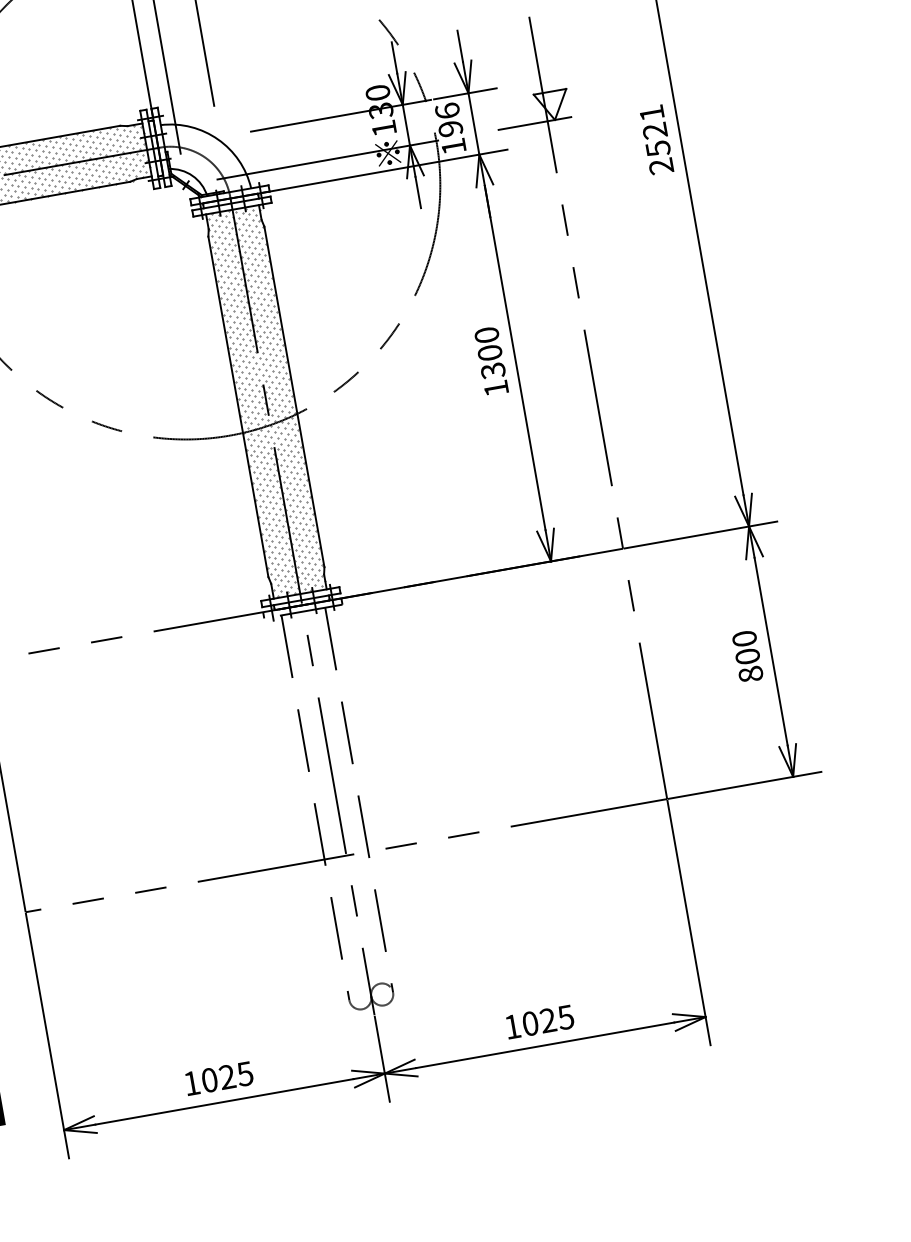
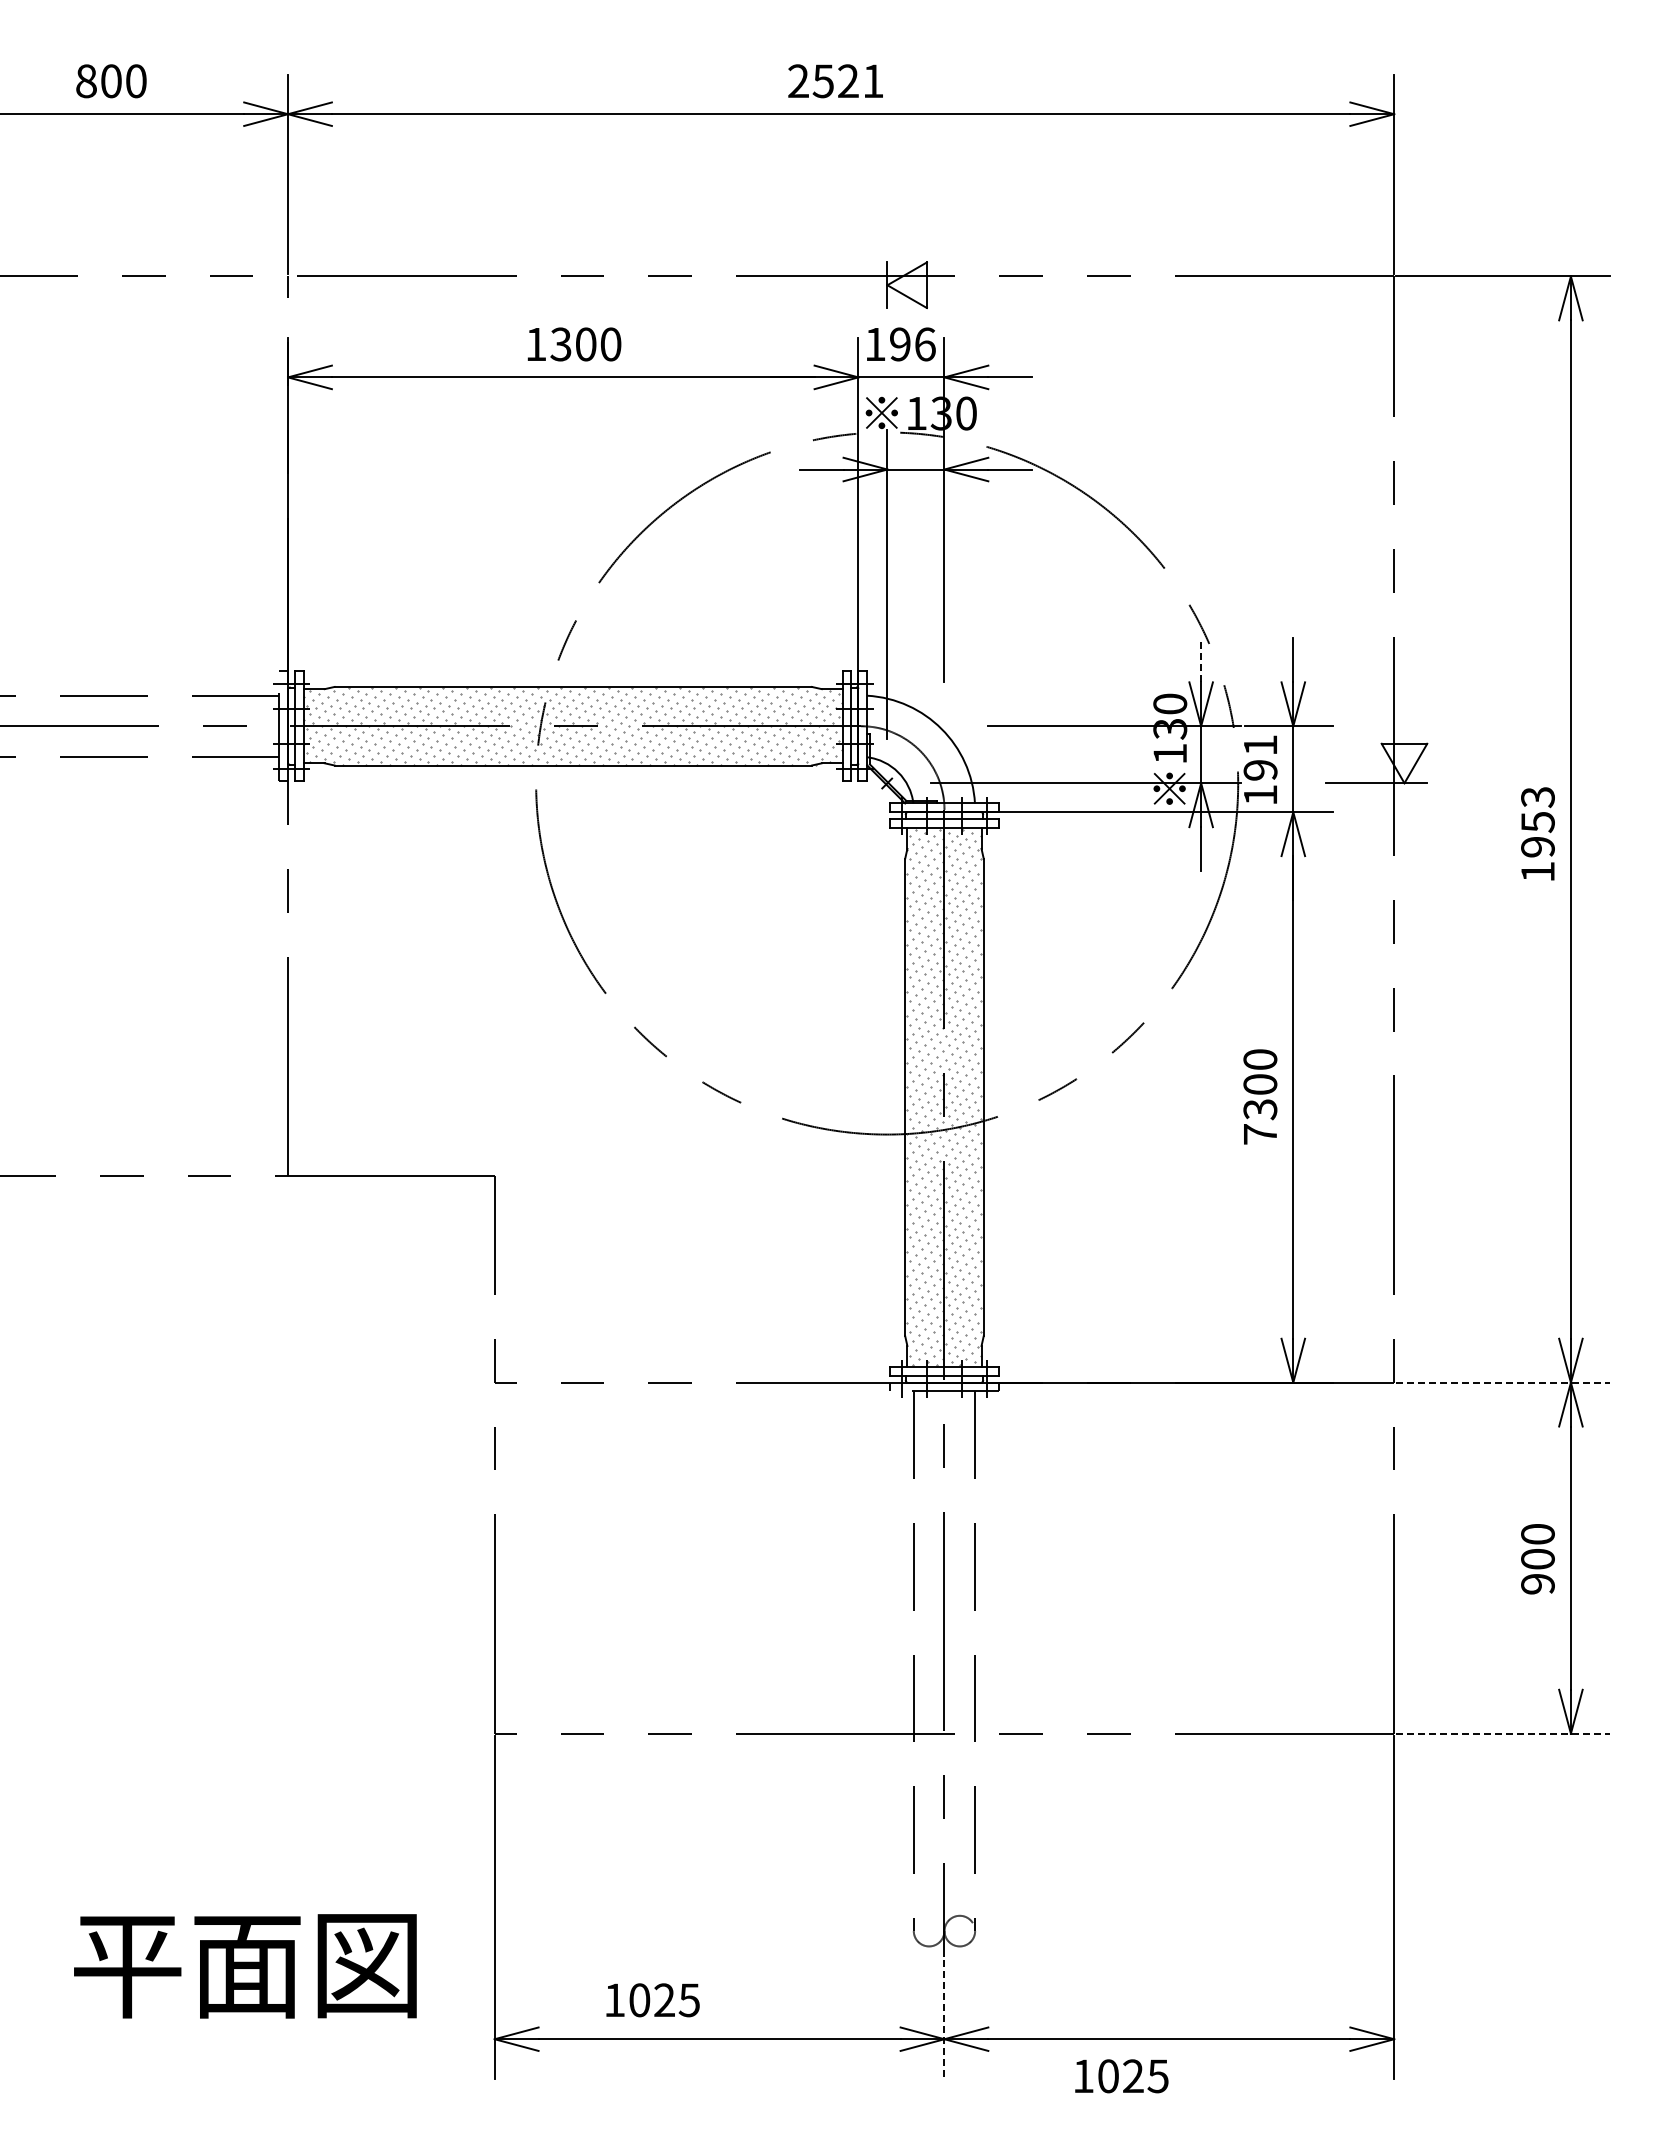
line: (394, 57) -> (1201, 660), solid -> dashed
text: (447, 110) -> (1260, 744), 196 -> 191
text: (656, 139) -> (1537, 834), 2521 -> 1953
text: (496, 388) -> (1260, 1134), 1300 -> 7300
line: (700, 534) -> (1503, 1382), solid -> dashed
text: (750, 673) -> (1537, 1583), 800 -> 900
line: (745, 785) -> (1503, 1733), solid -> dashed
text: (539, 1022) -> (1121, 2076), moved
line: (382, 1059) -> (944, 2019), solid -> dashed
text: (218, 1078) -> (652, 2000), moved

